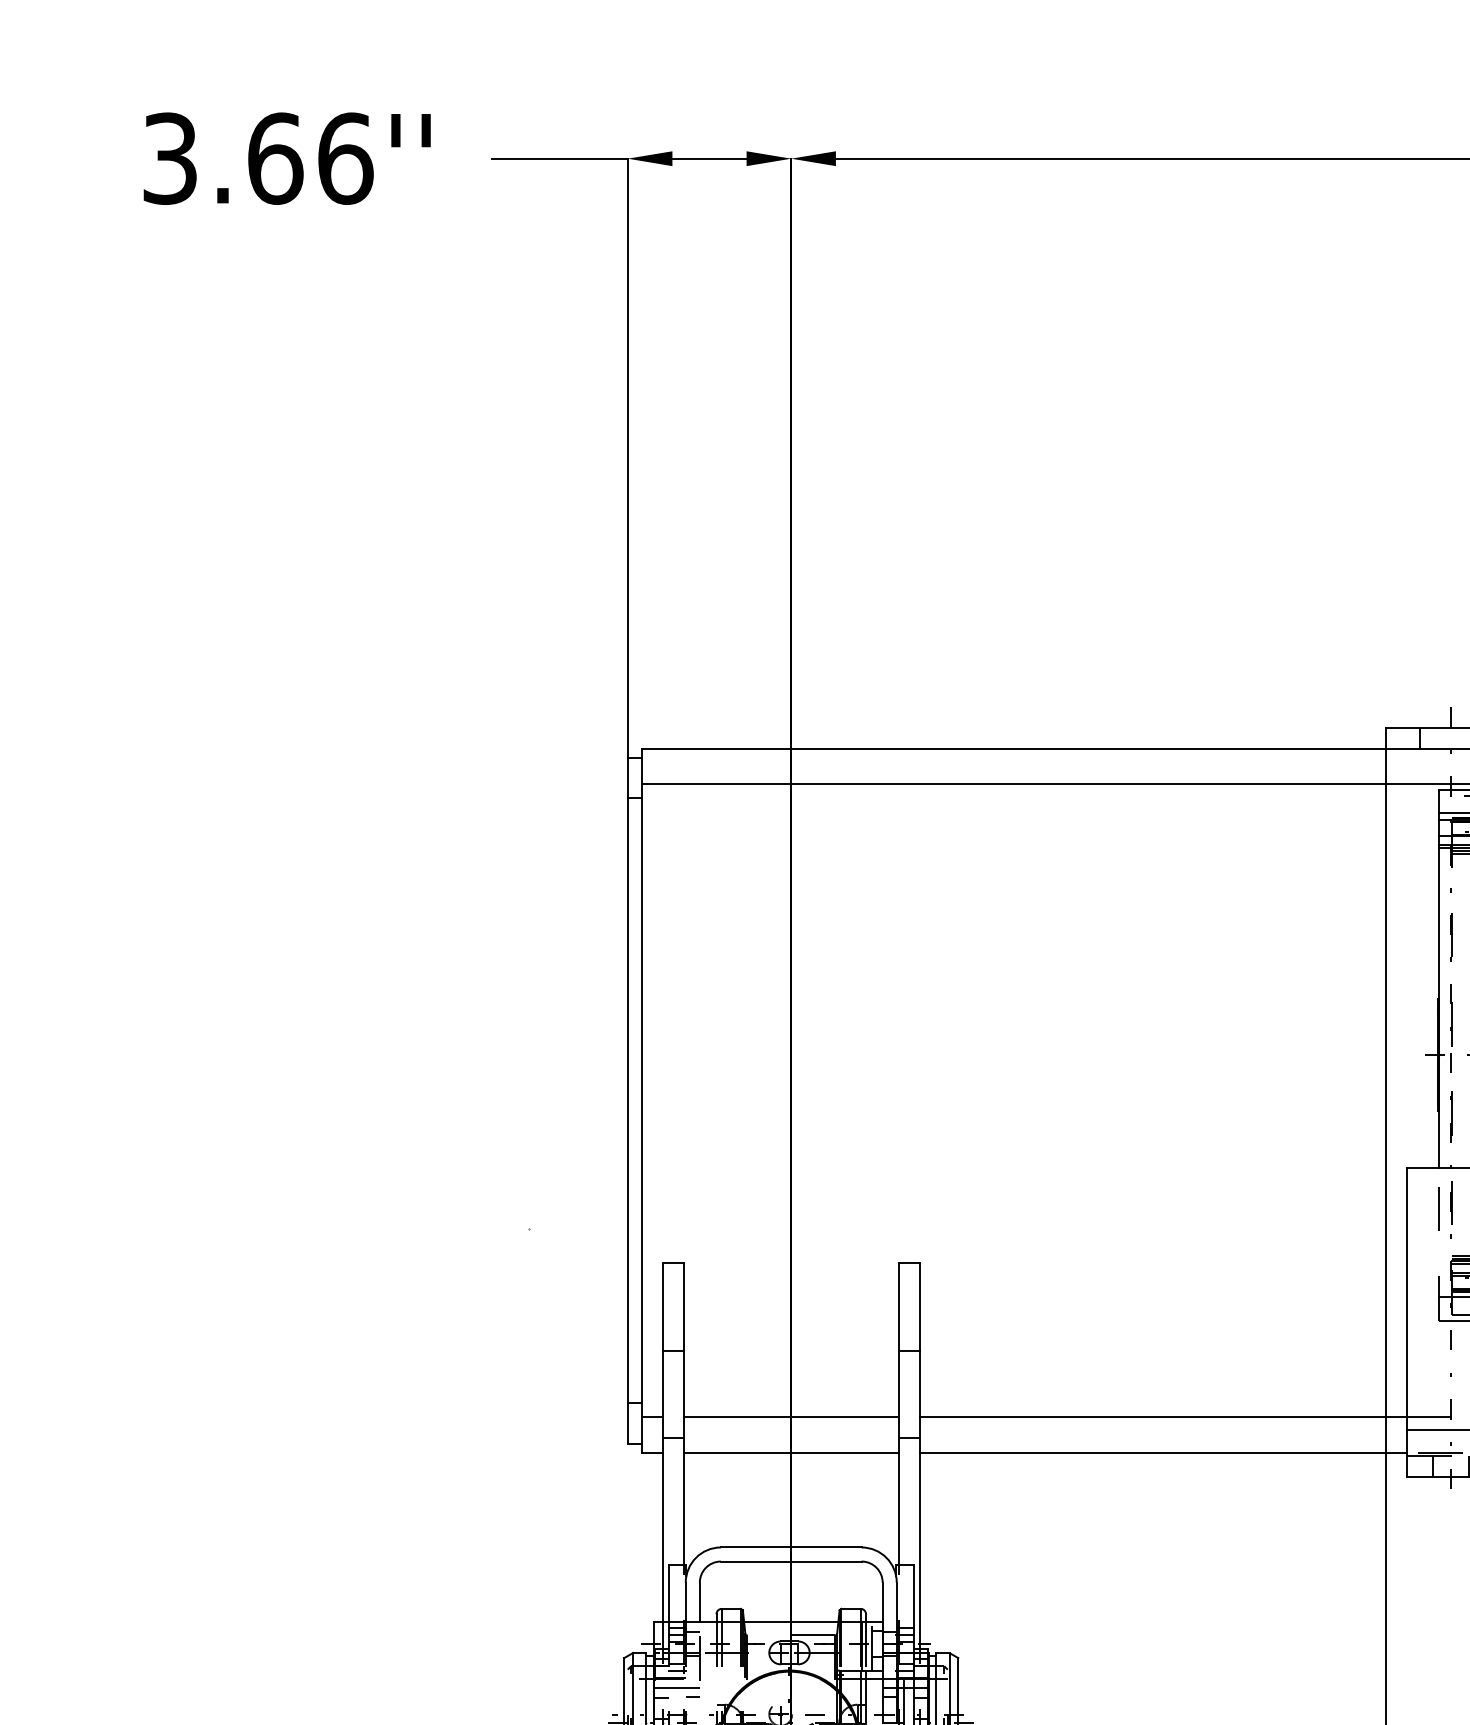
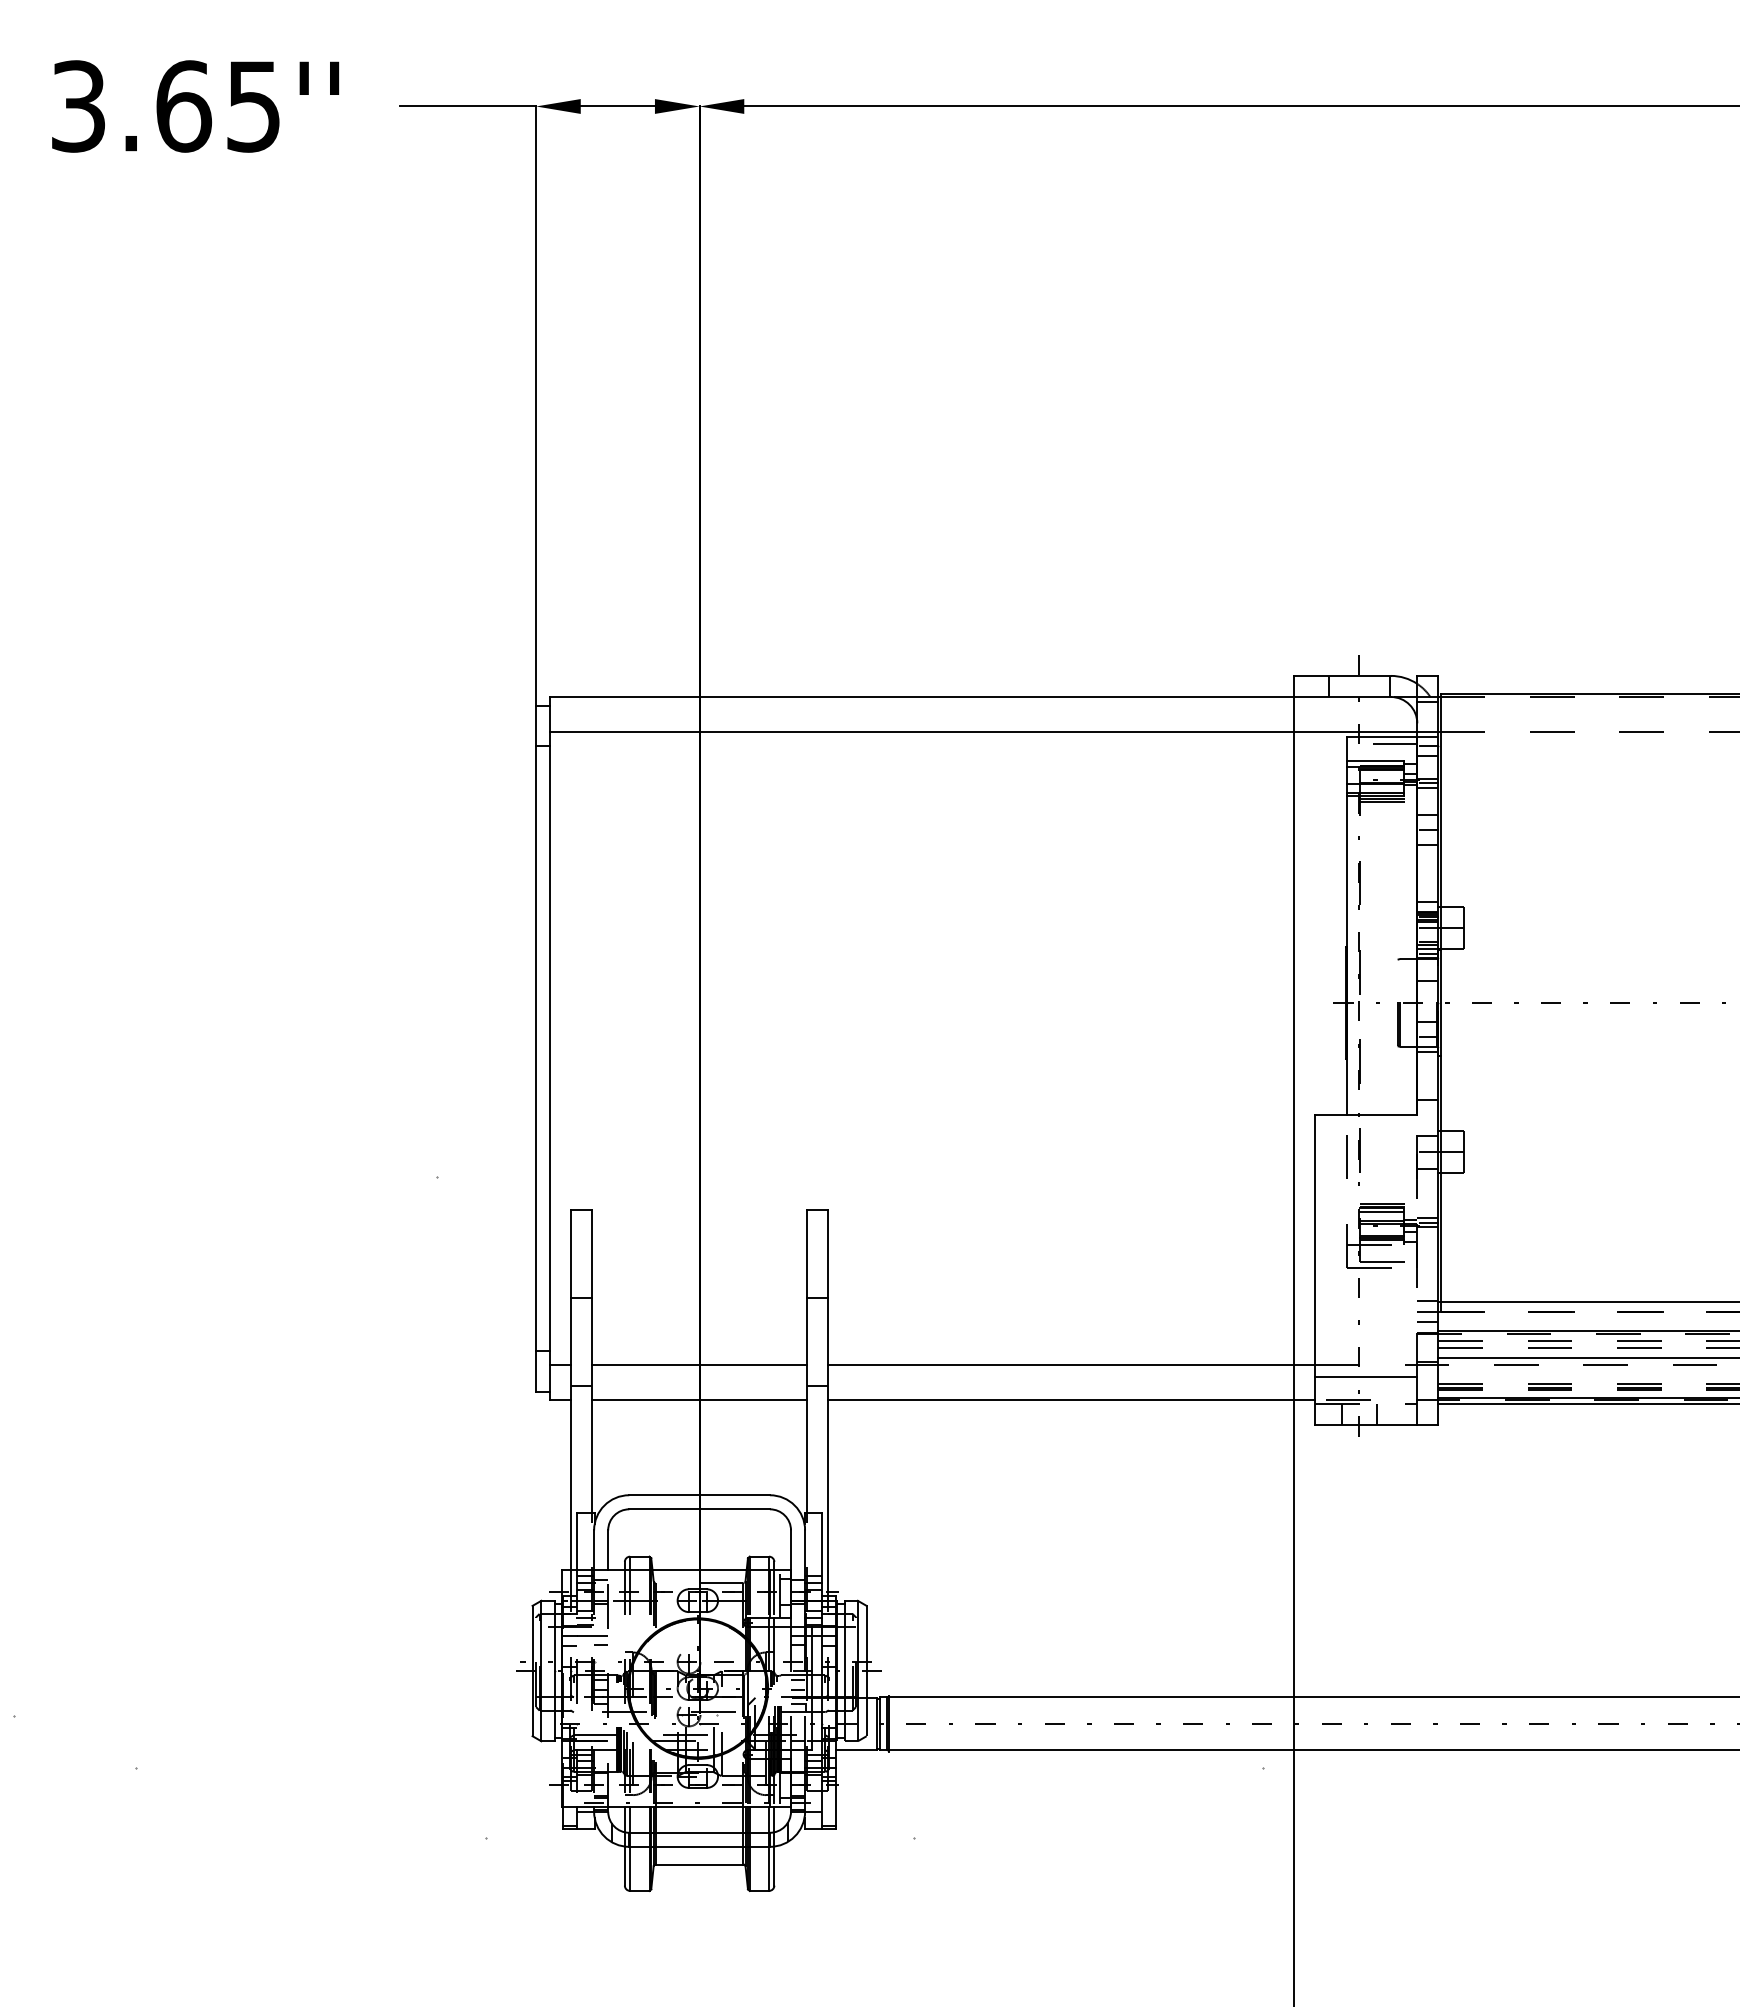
text: (346, 158) -> (254, 106), 3.66'' -> 3.65''

